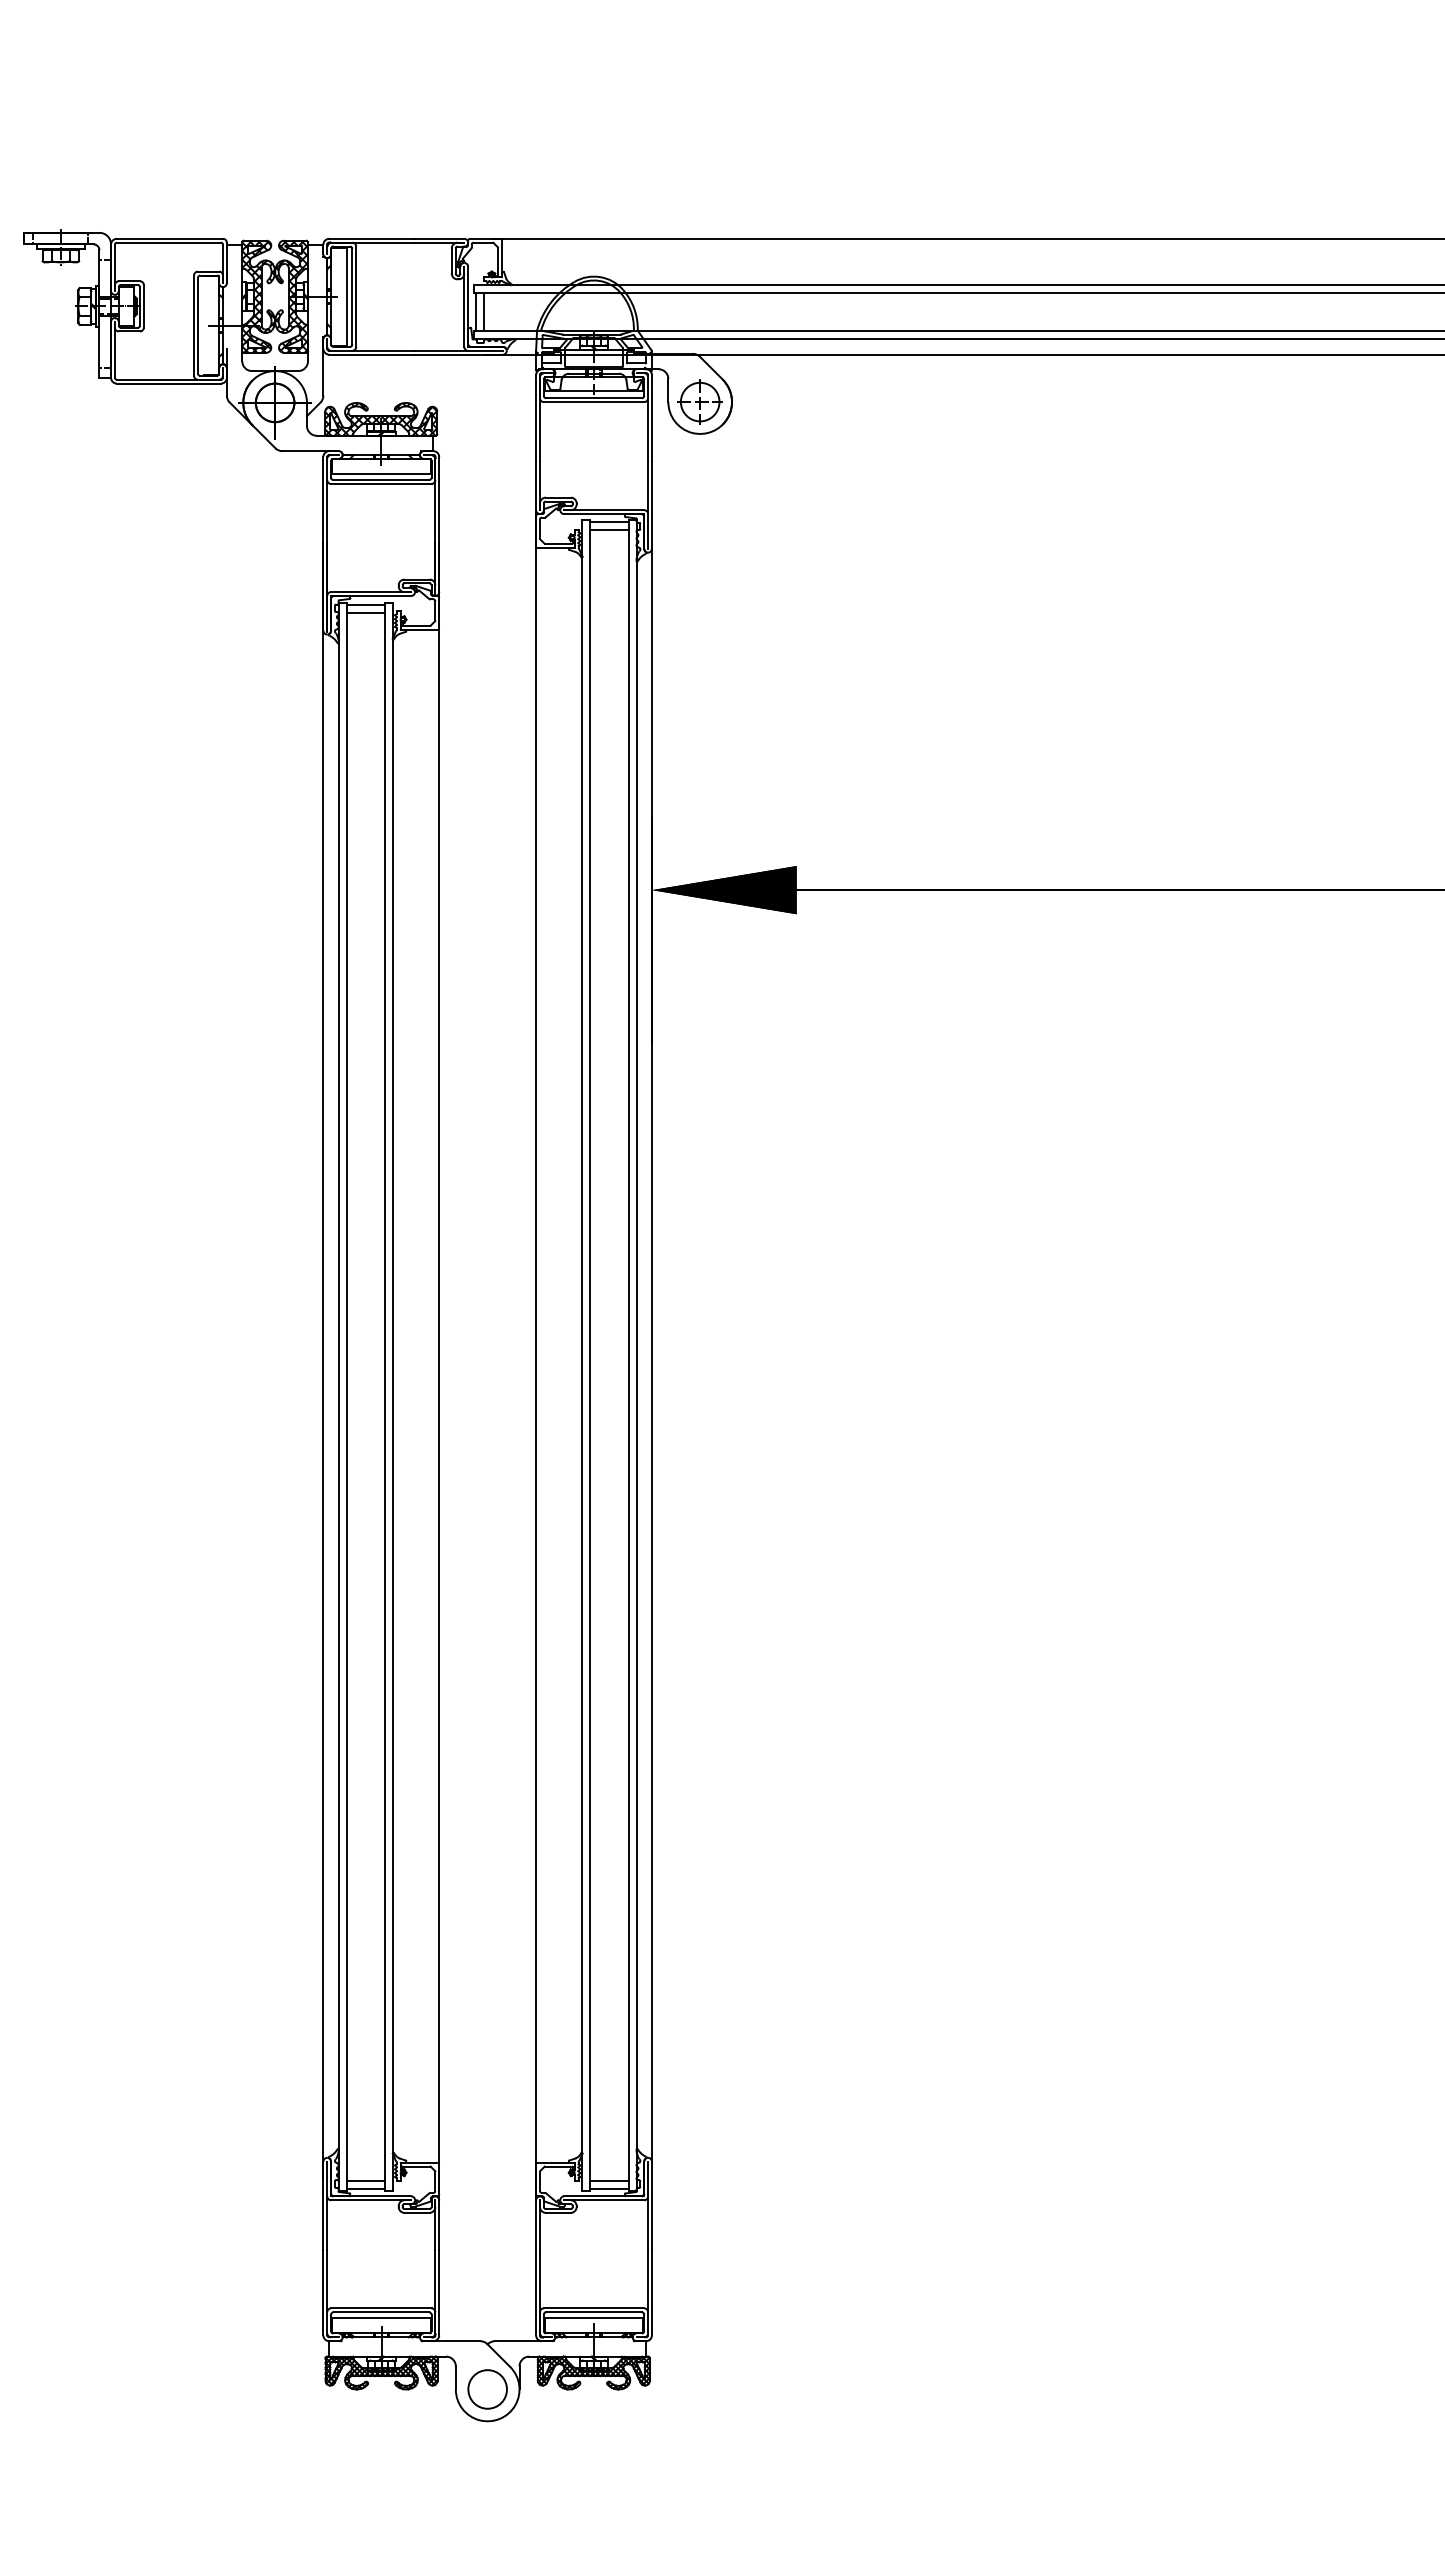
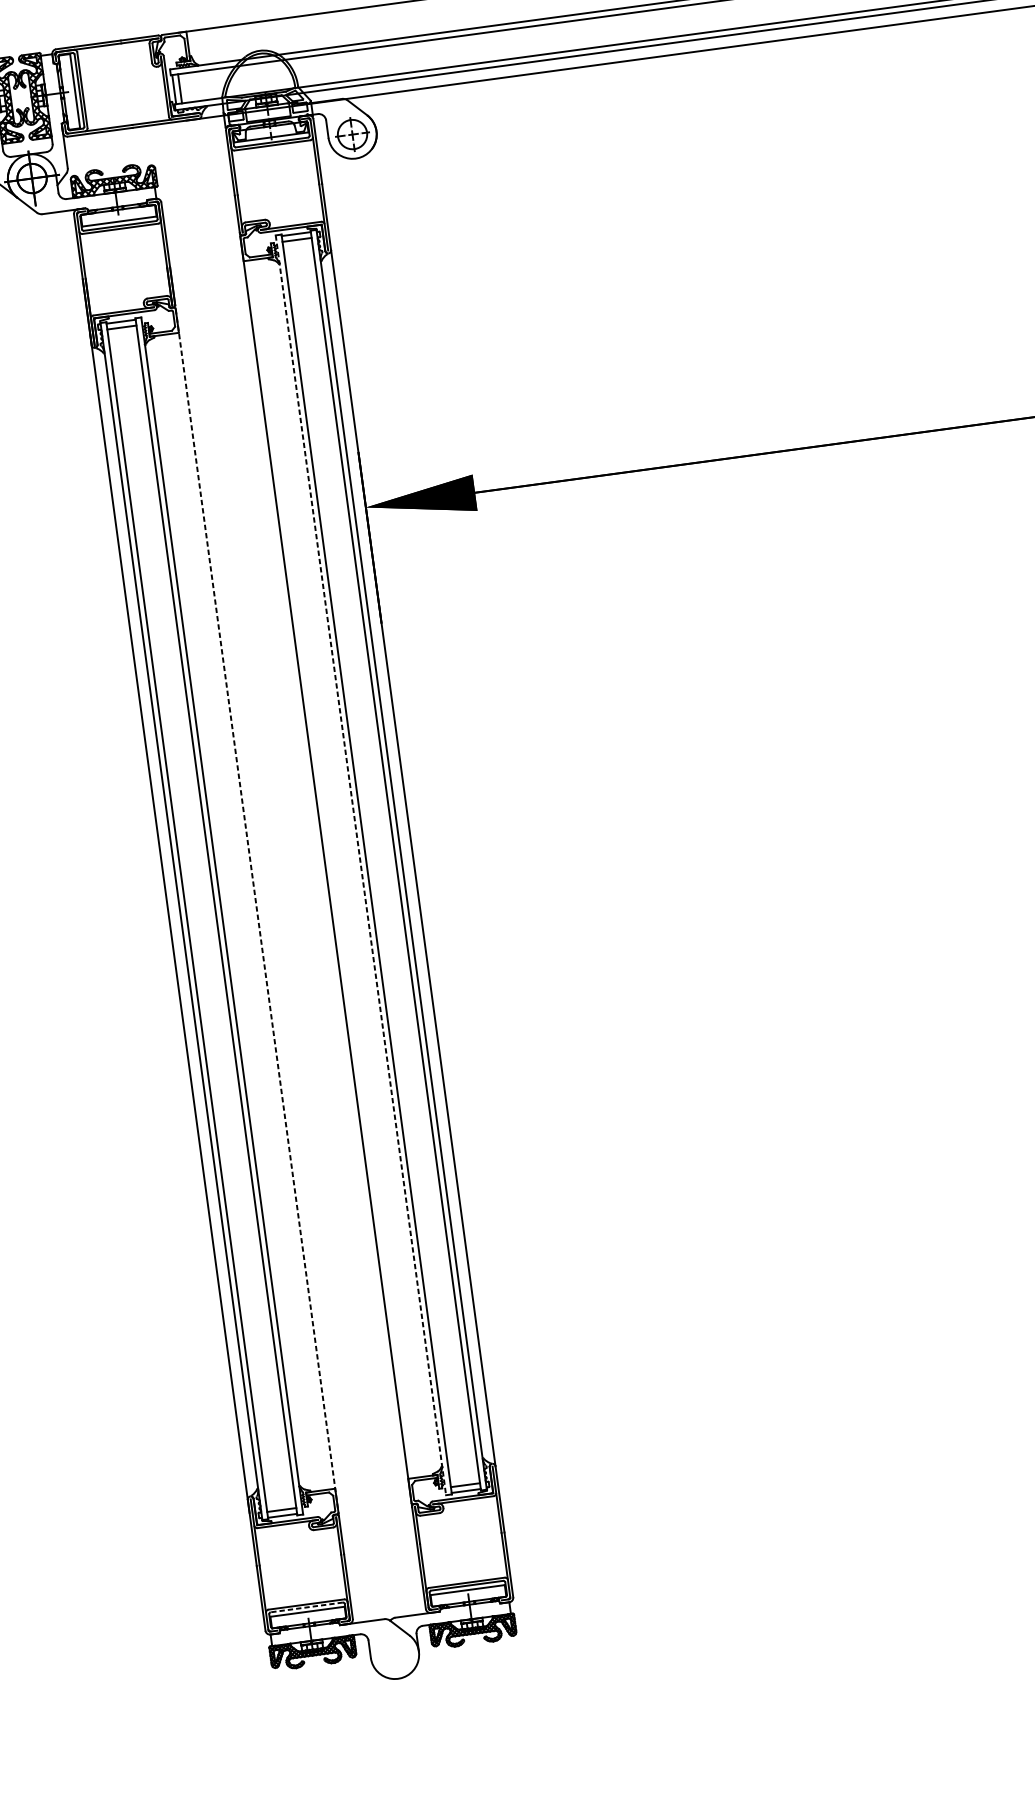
line: (582, 1355) -> (360, 865), solid -> dashed
line: (439, 1396) -> (257, 910), solid -> dashed
line: (381, 2312) -> (306, 1607), solid -> dashed
circle: (487, 2389) -> (394, 1654), removed

